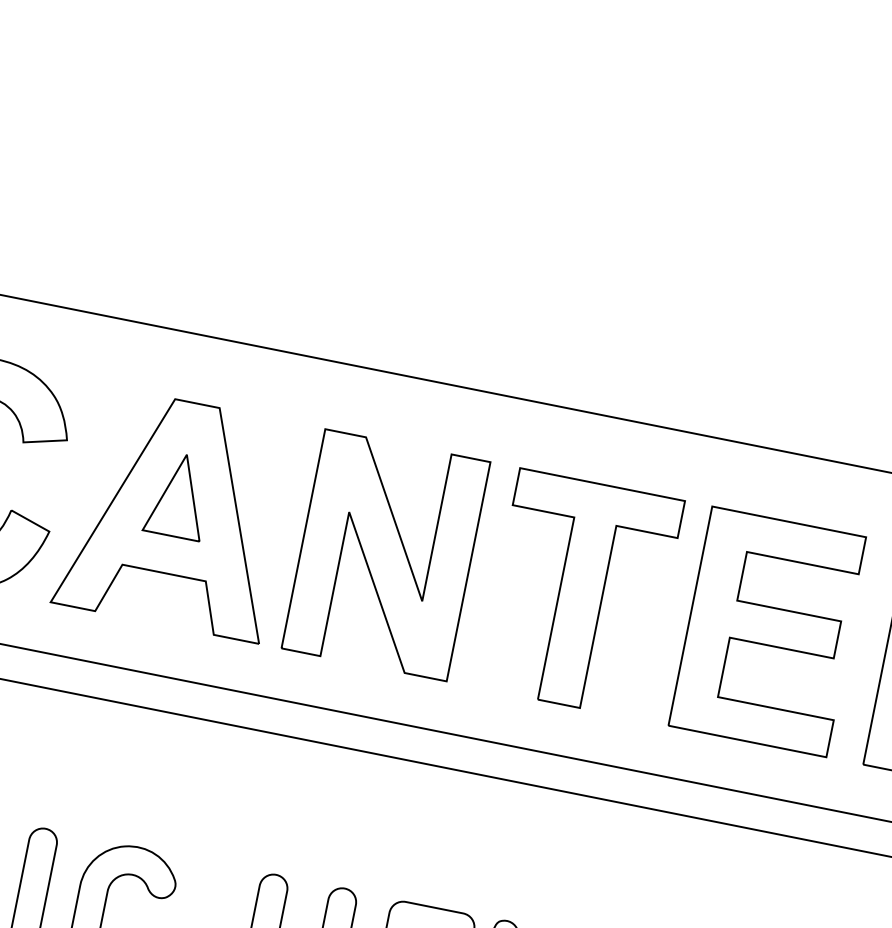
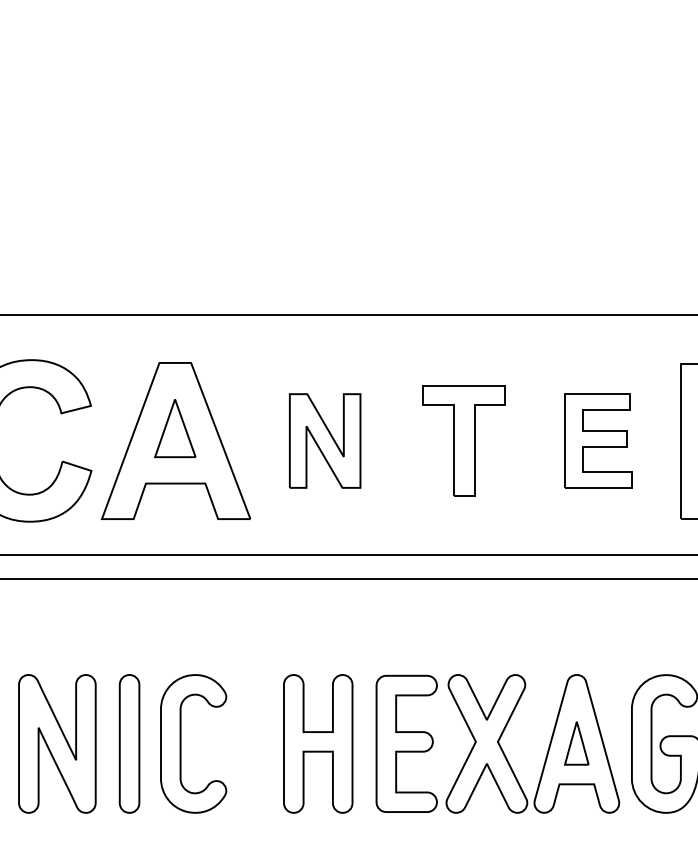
part: (385, 554) -> (324, 440), size x0.6
part: (580, 593) -> (463, 440), size x0.7
part: (769, 631) -> (598, 440), size x0.6

